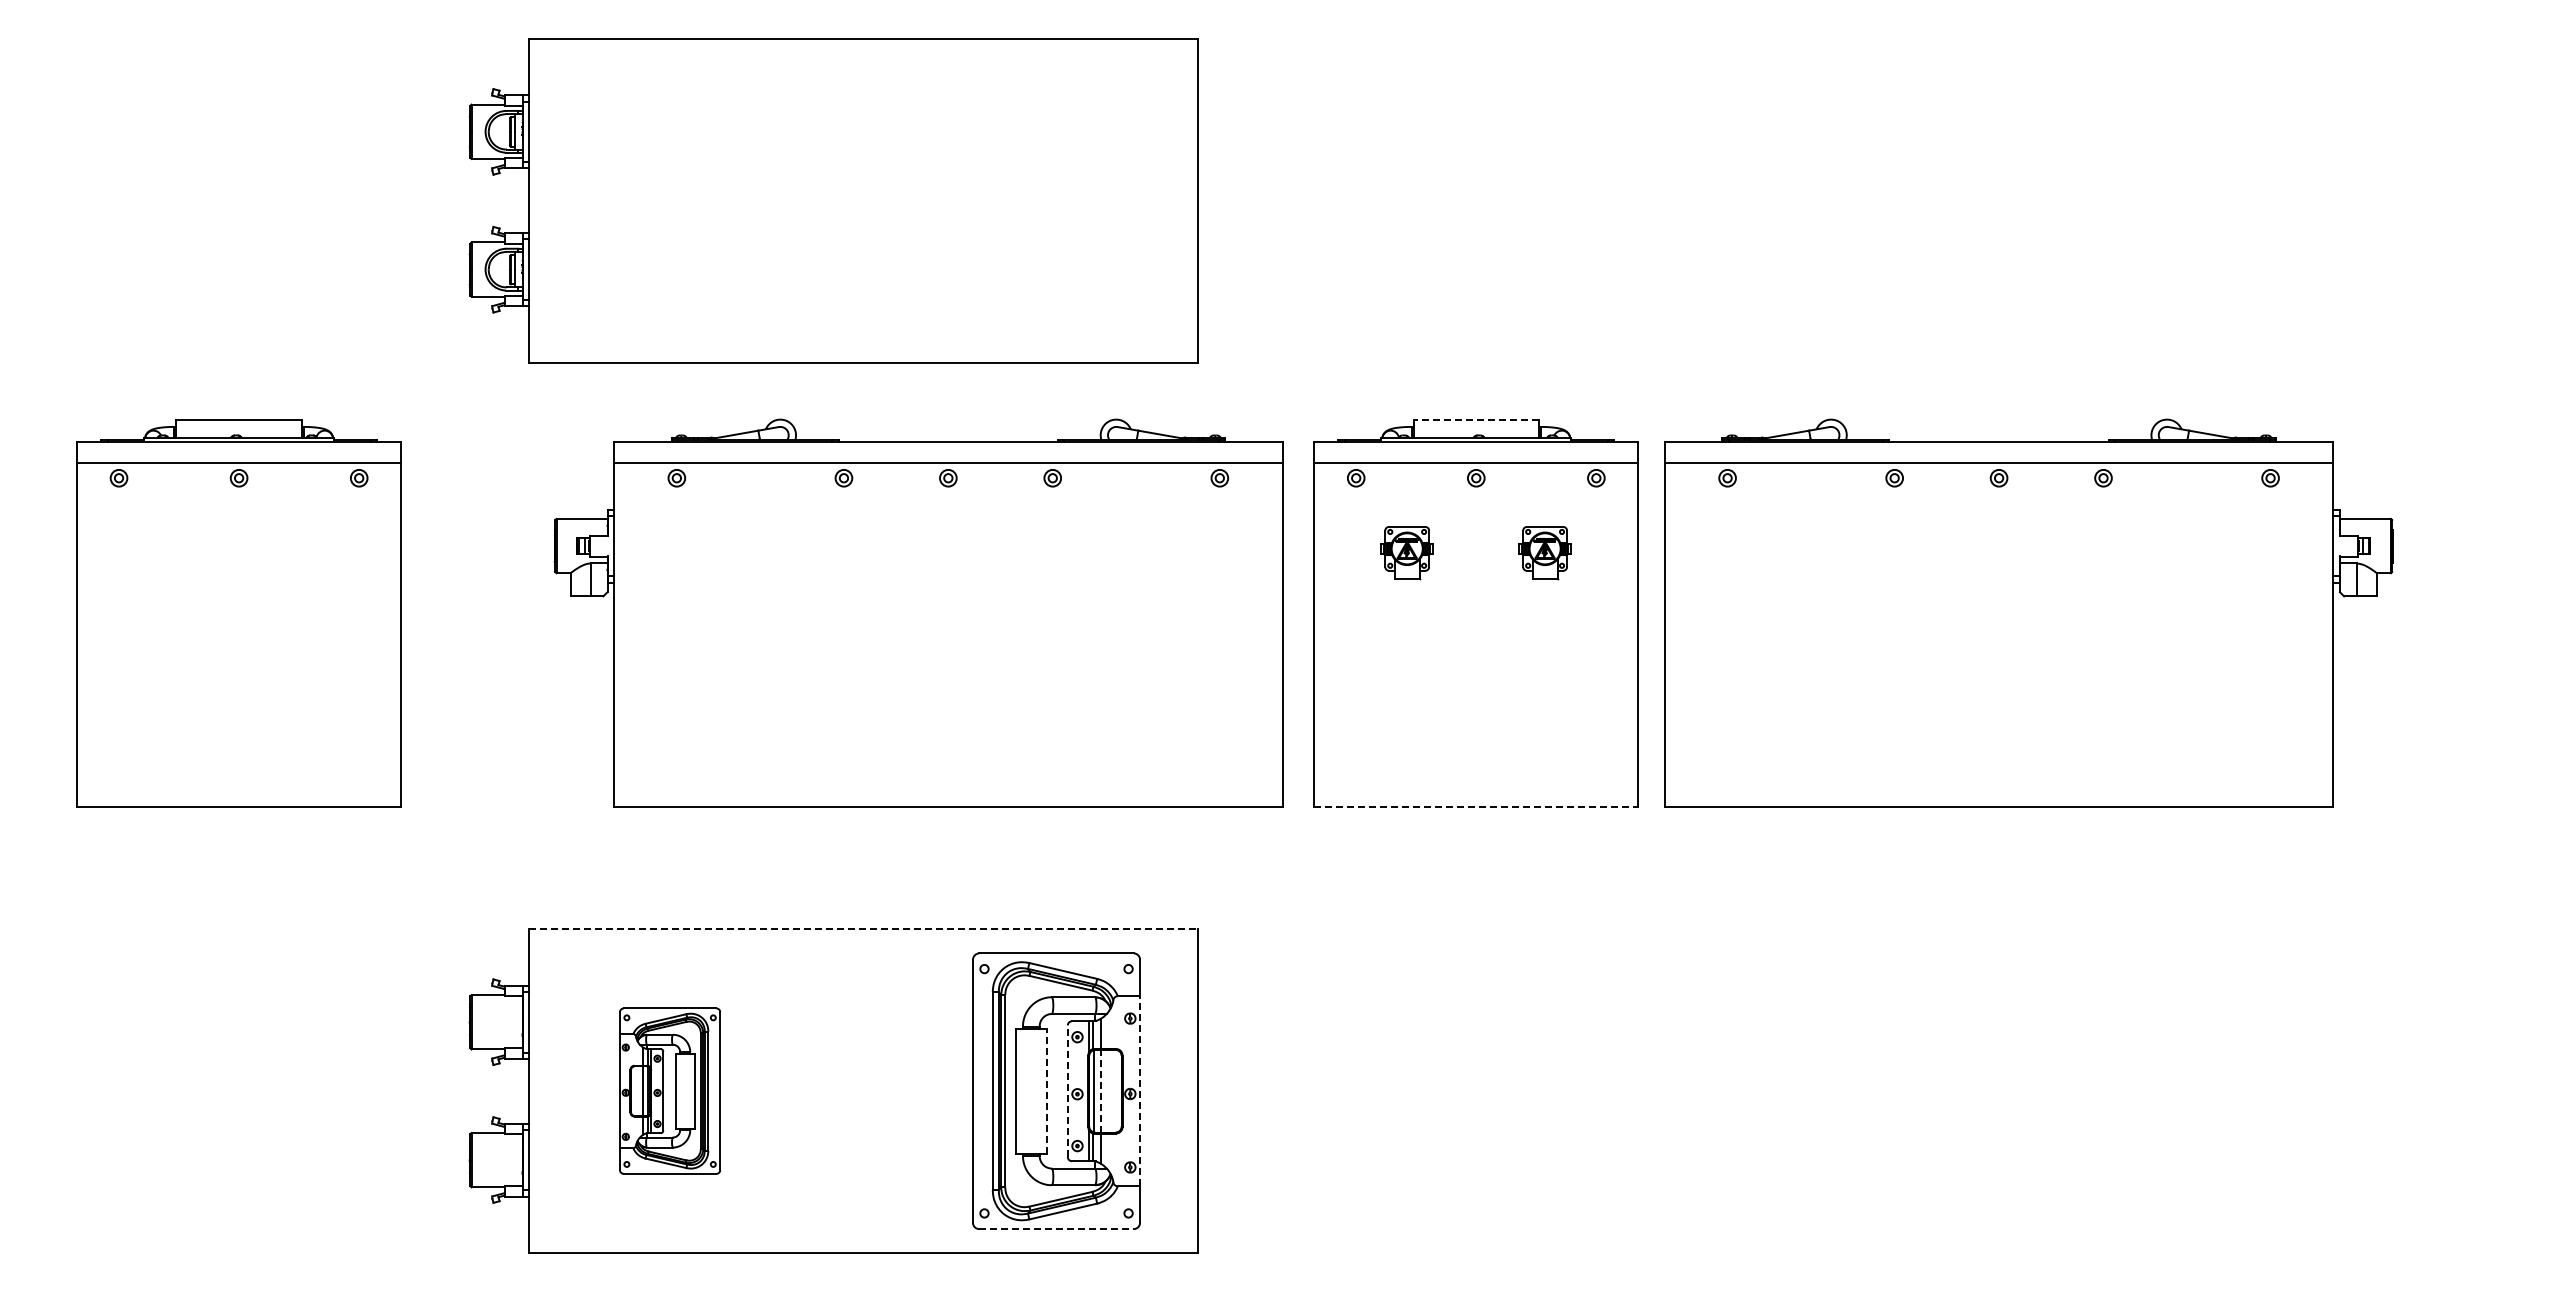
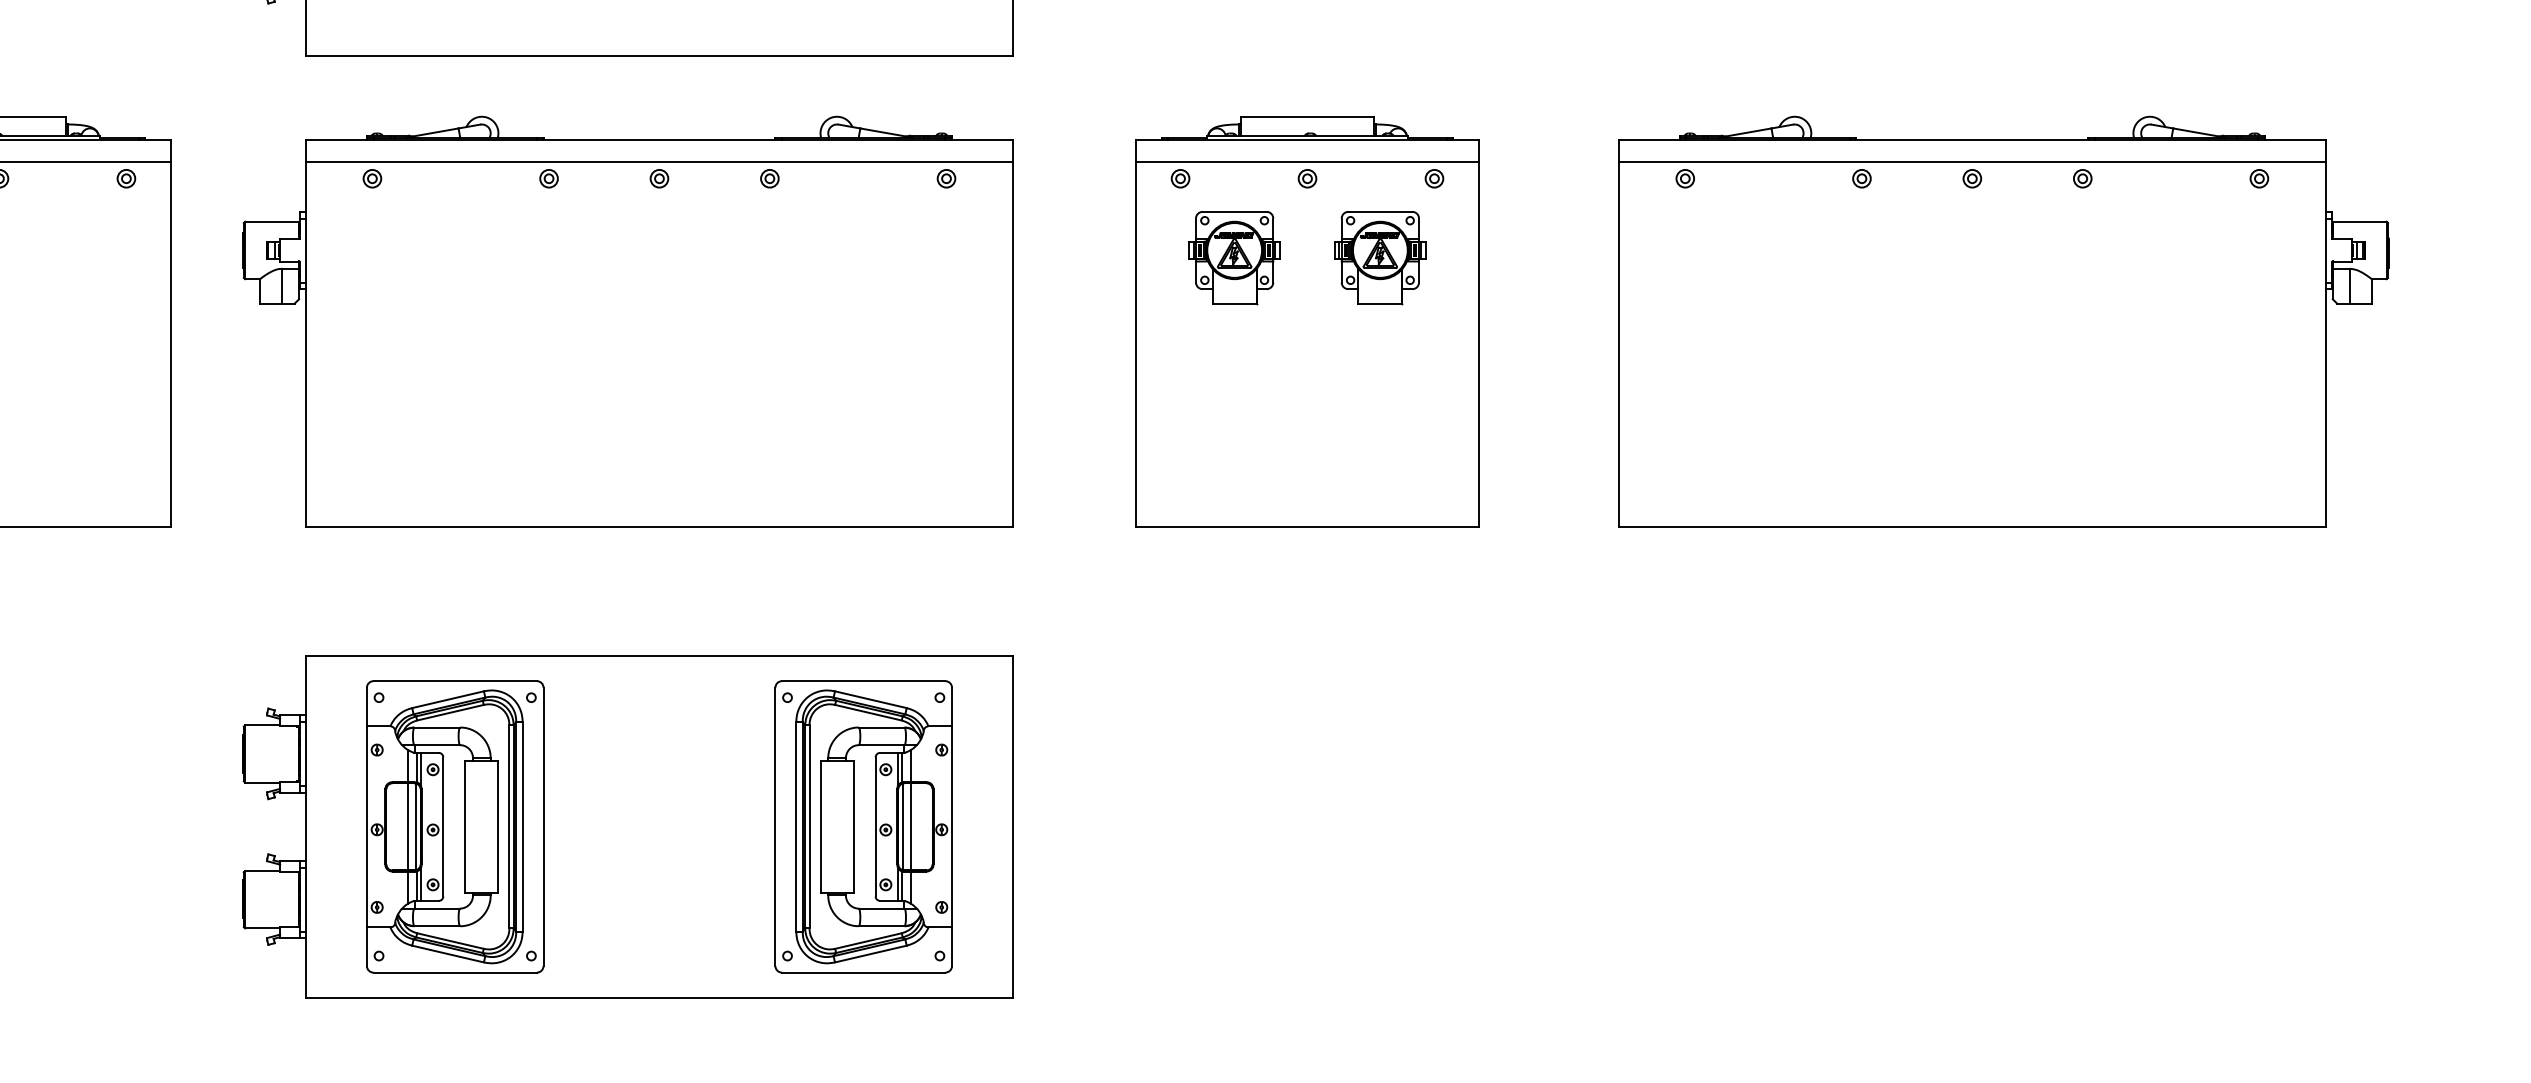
line: (1476, 419) -> (1307, 116), dashed -> solid
part: (1406, 552) -> (1233, 257), size x1.67
part: (1544, 552) -> (1379, 257), size x1.67
part: (918, 612) -> (627, 320), moved
part: (2028, 612) -> (2003, 320), moved
line: (1476, 807) -> (1307, 526), dashed -> solid
line: (863, 929) -> (659, 655), dashed -> solid
part: (669, 1090) -> (454, 826), size x1.67
line: (1101, 1090) -> (911, 826), dashed -> solid
line: (1140, 1090) -> (952, 826), dashed -> solid
line: (1047, 1091) -> (854, 827), dashed -> solid
line: (1067, 1091) -> (875, 827), dashed -> solid
line: (1057, 1229) -> (864, 973), dashed -> solid

